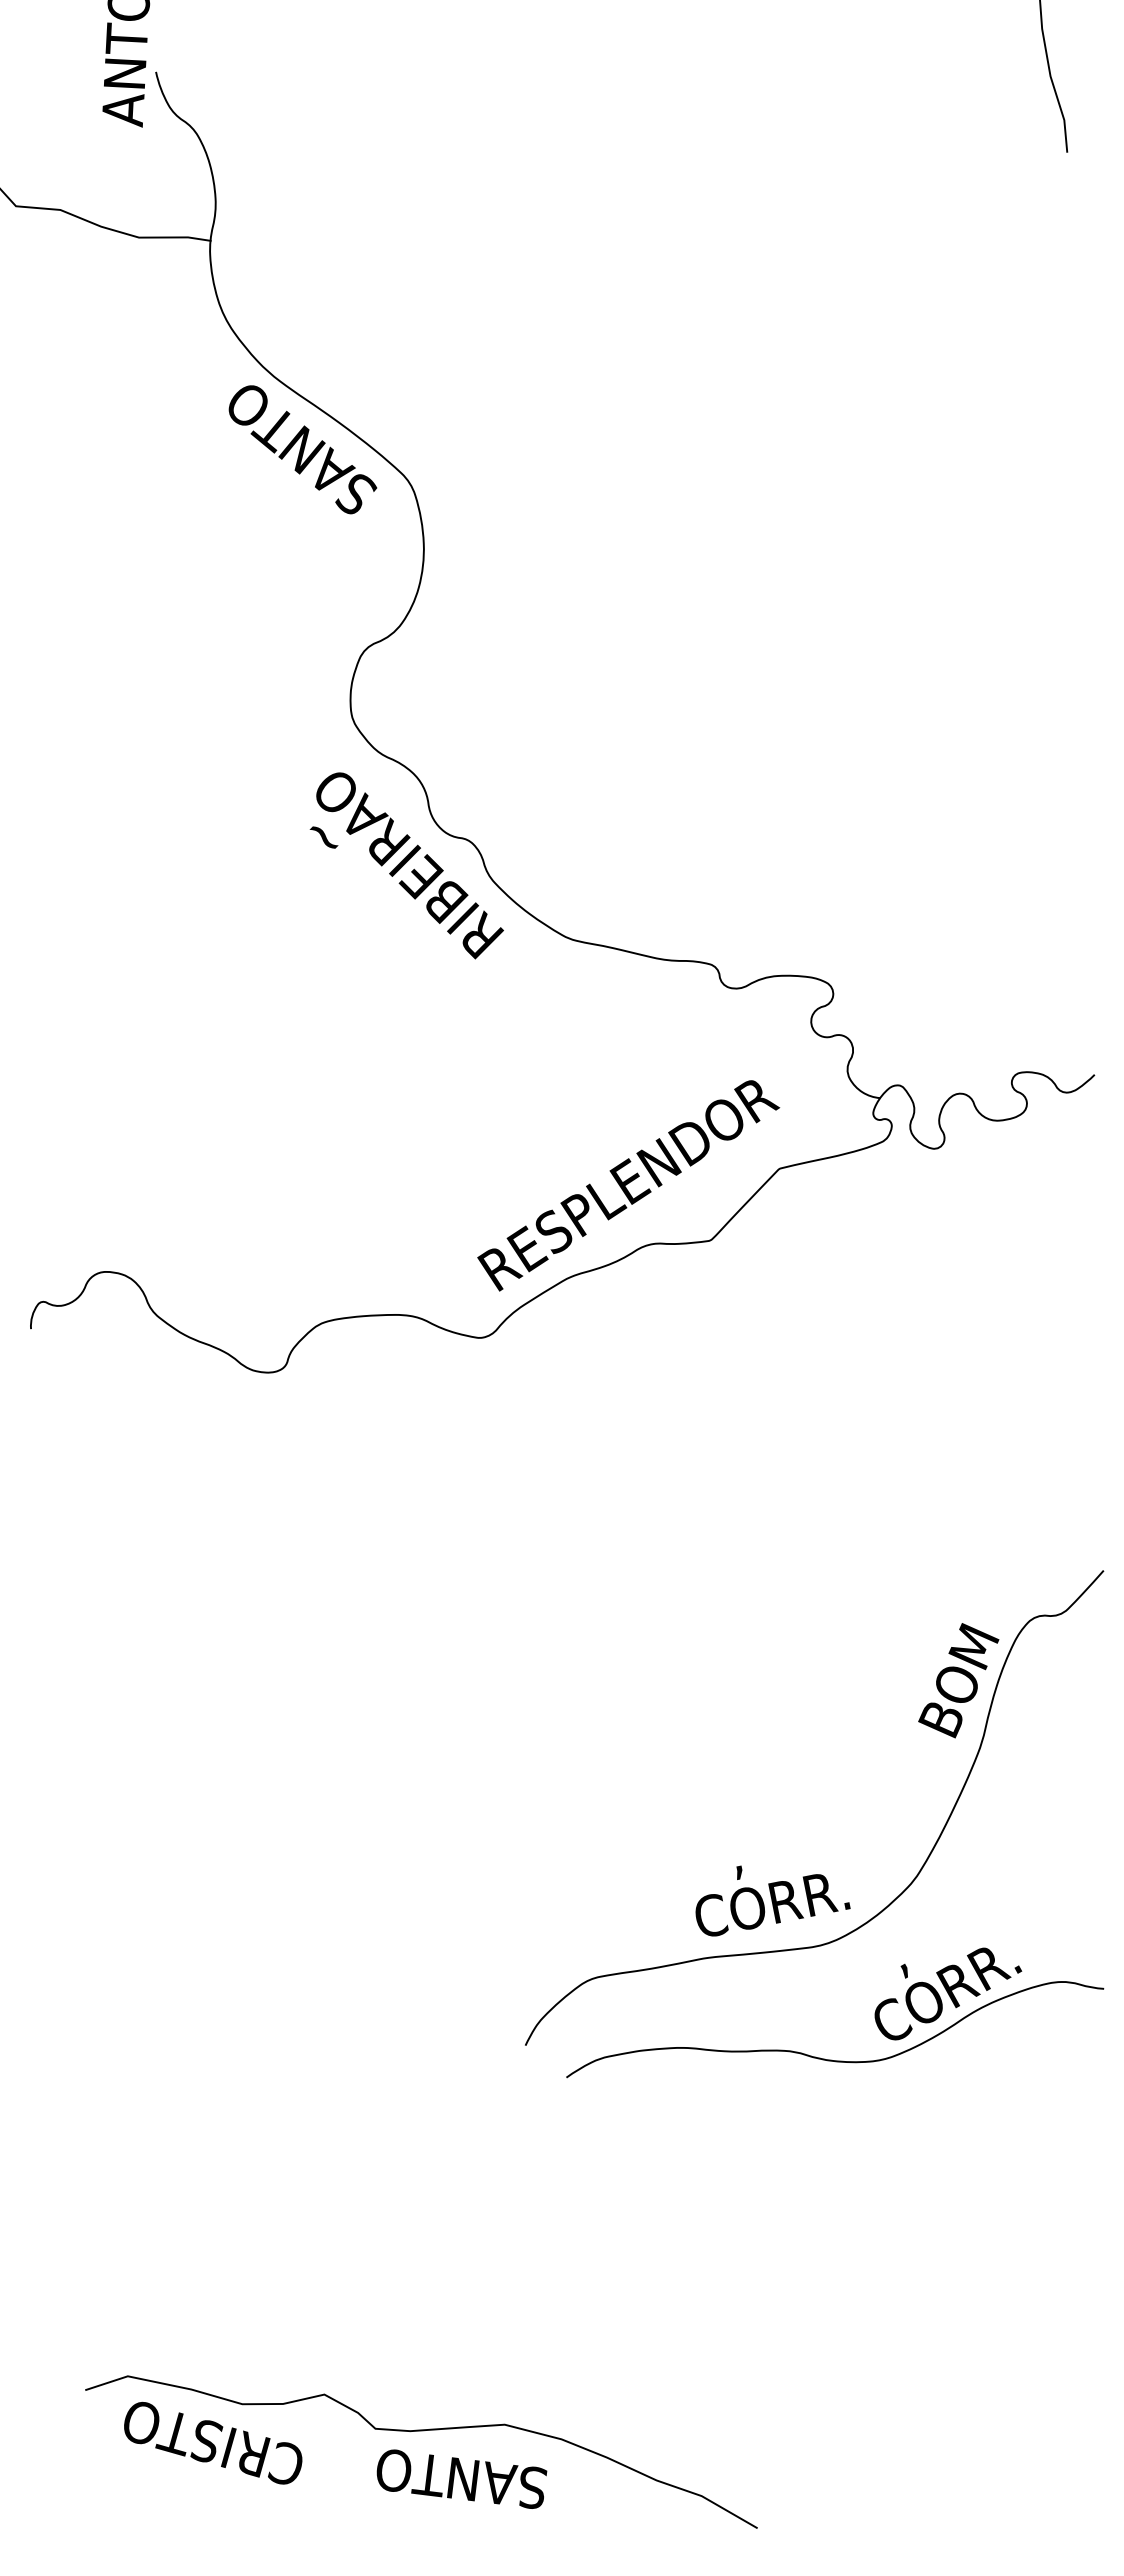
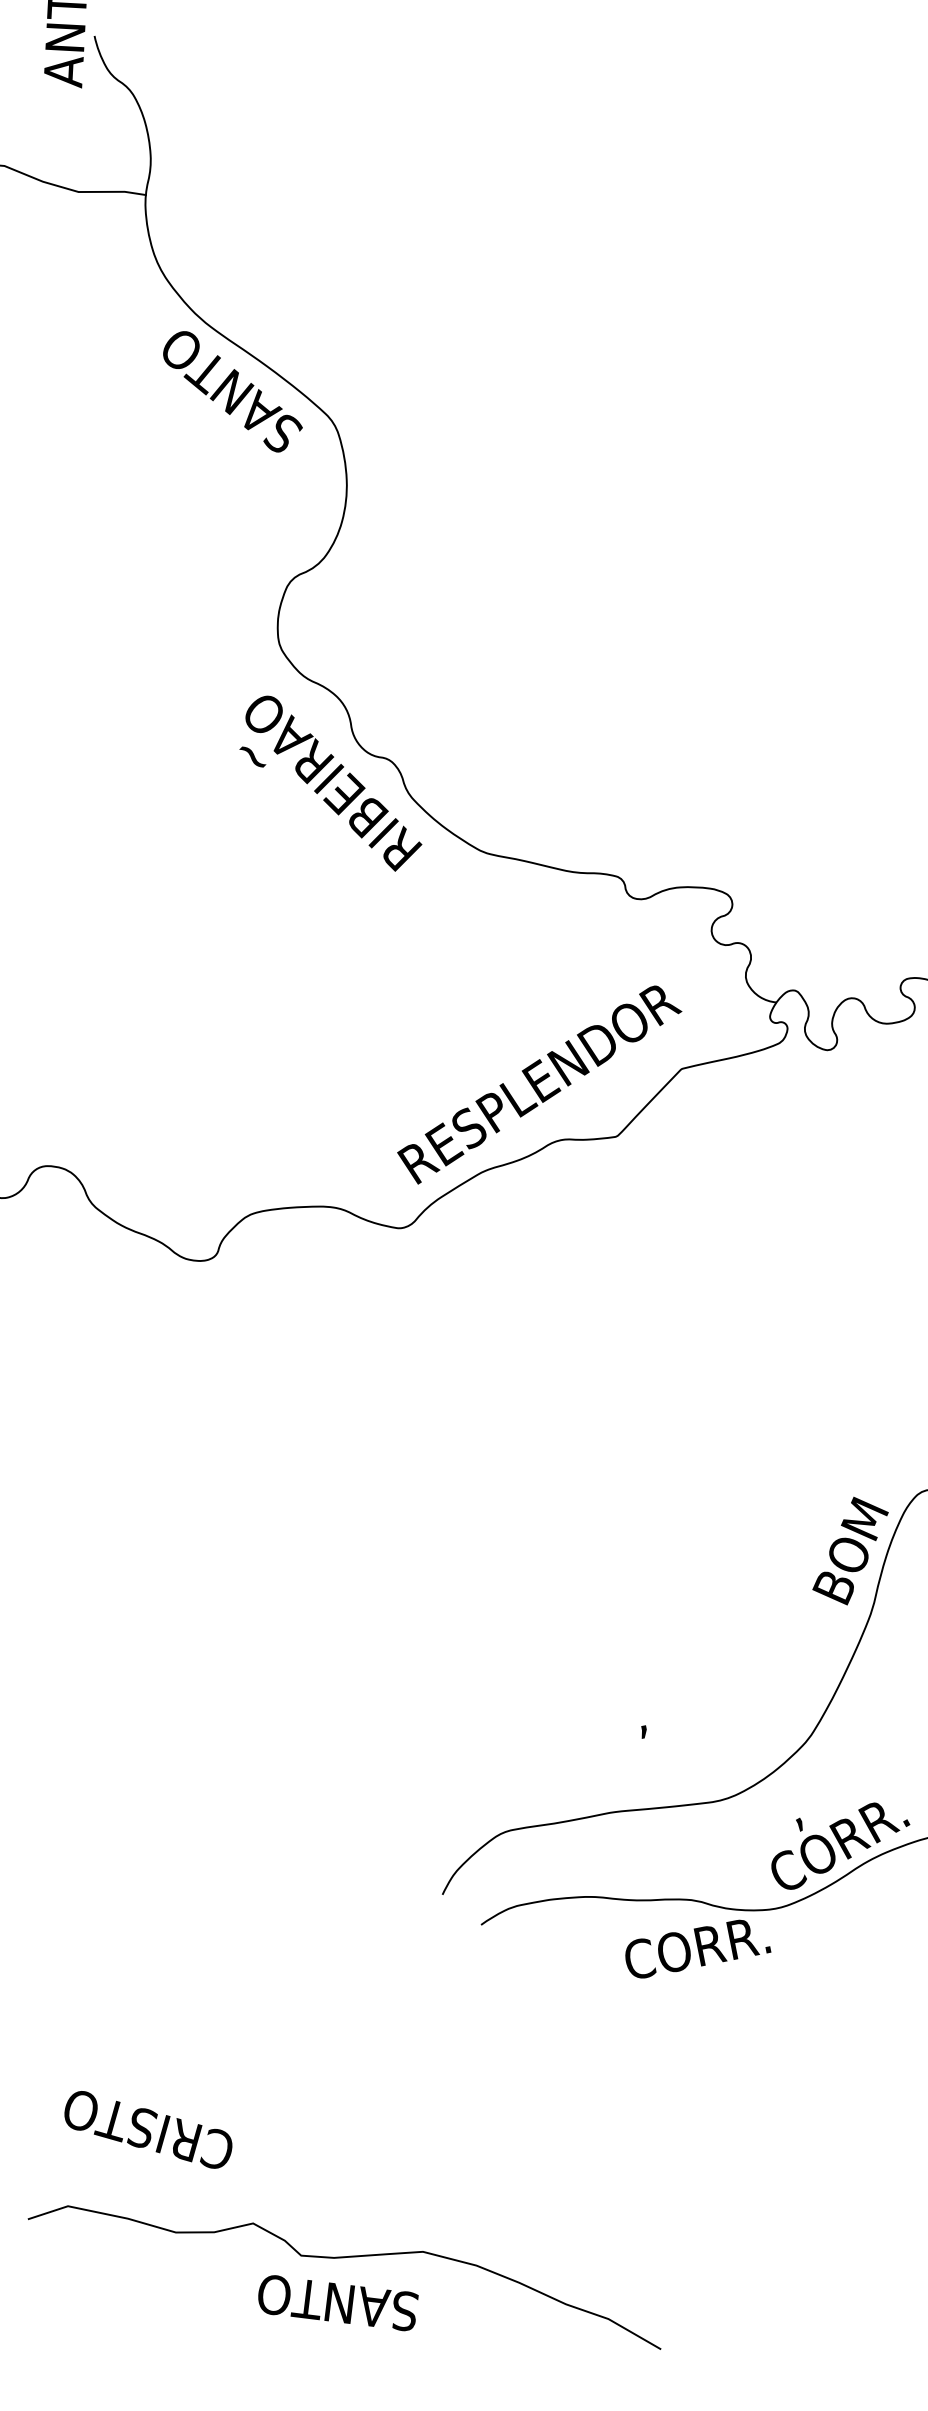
text: (772, 1905) -> (697, 1949), moved
text: (213, 2442) -> (148, 2129), moved
text: (461, 2478) -> (337, 2302), moved

